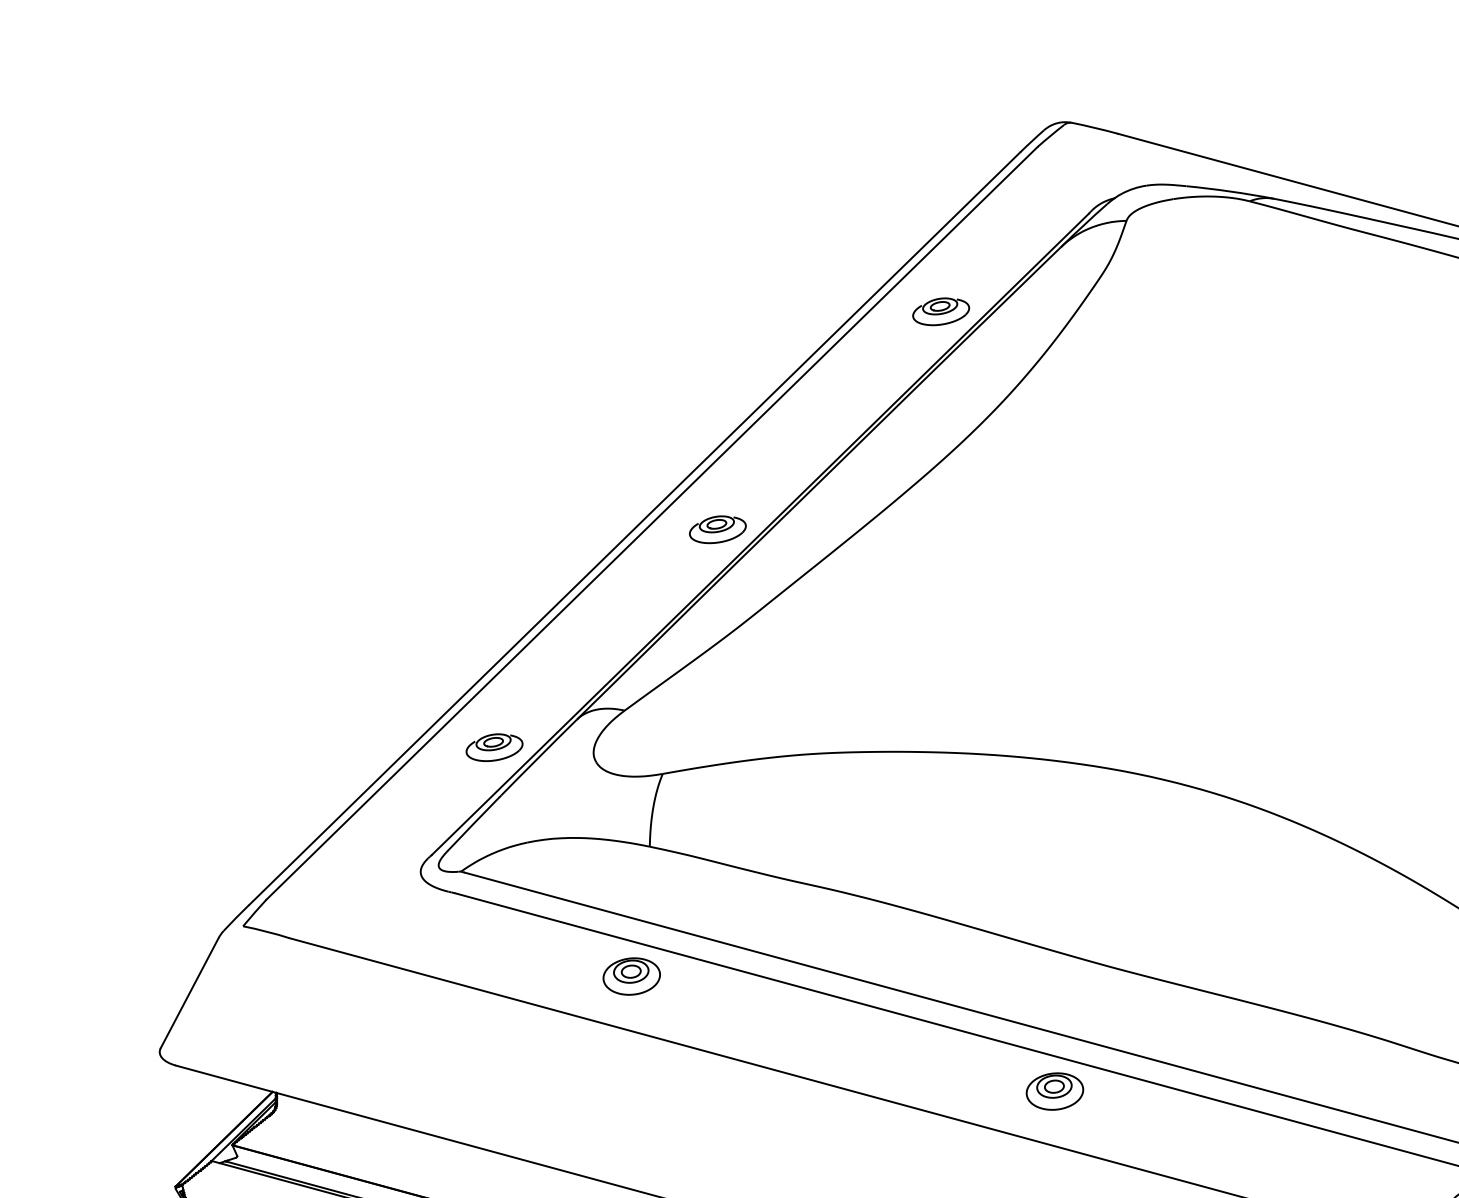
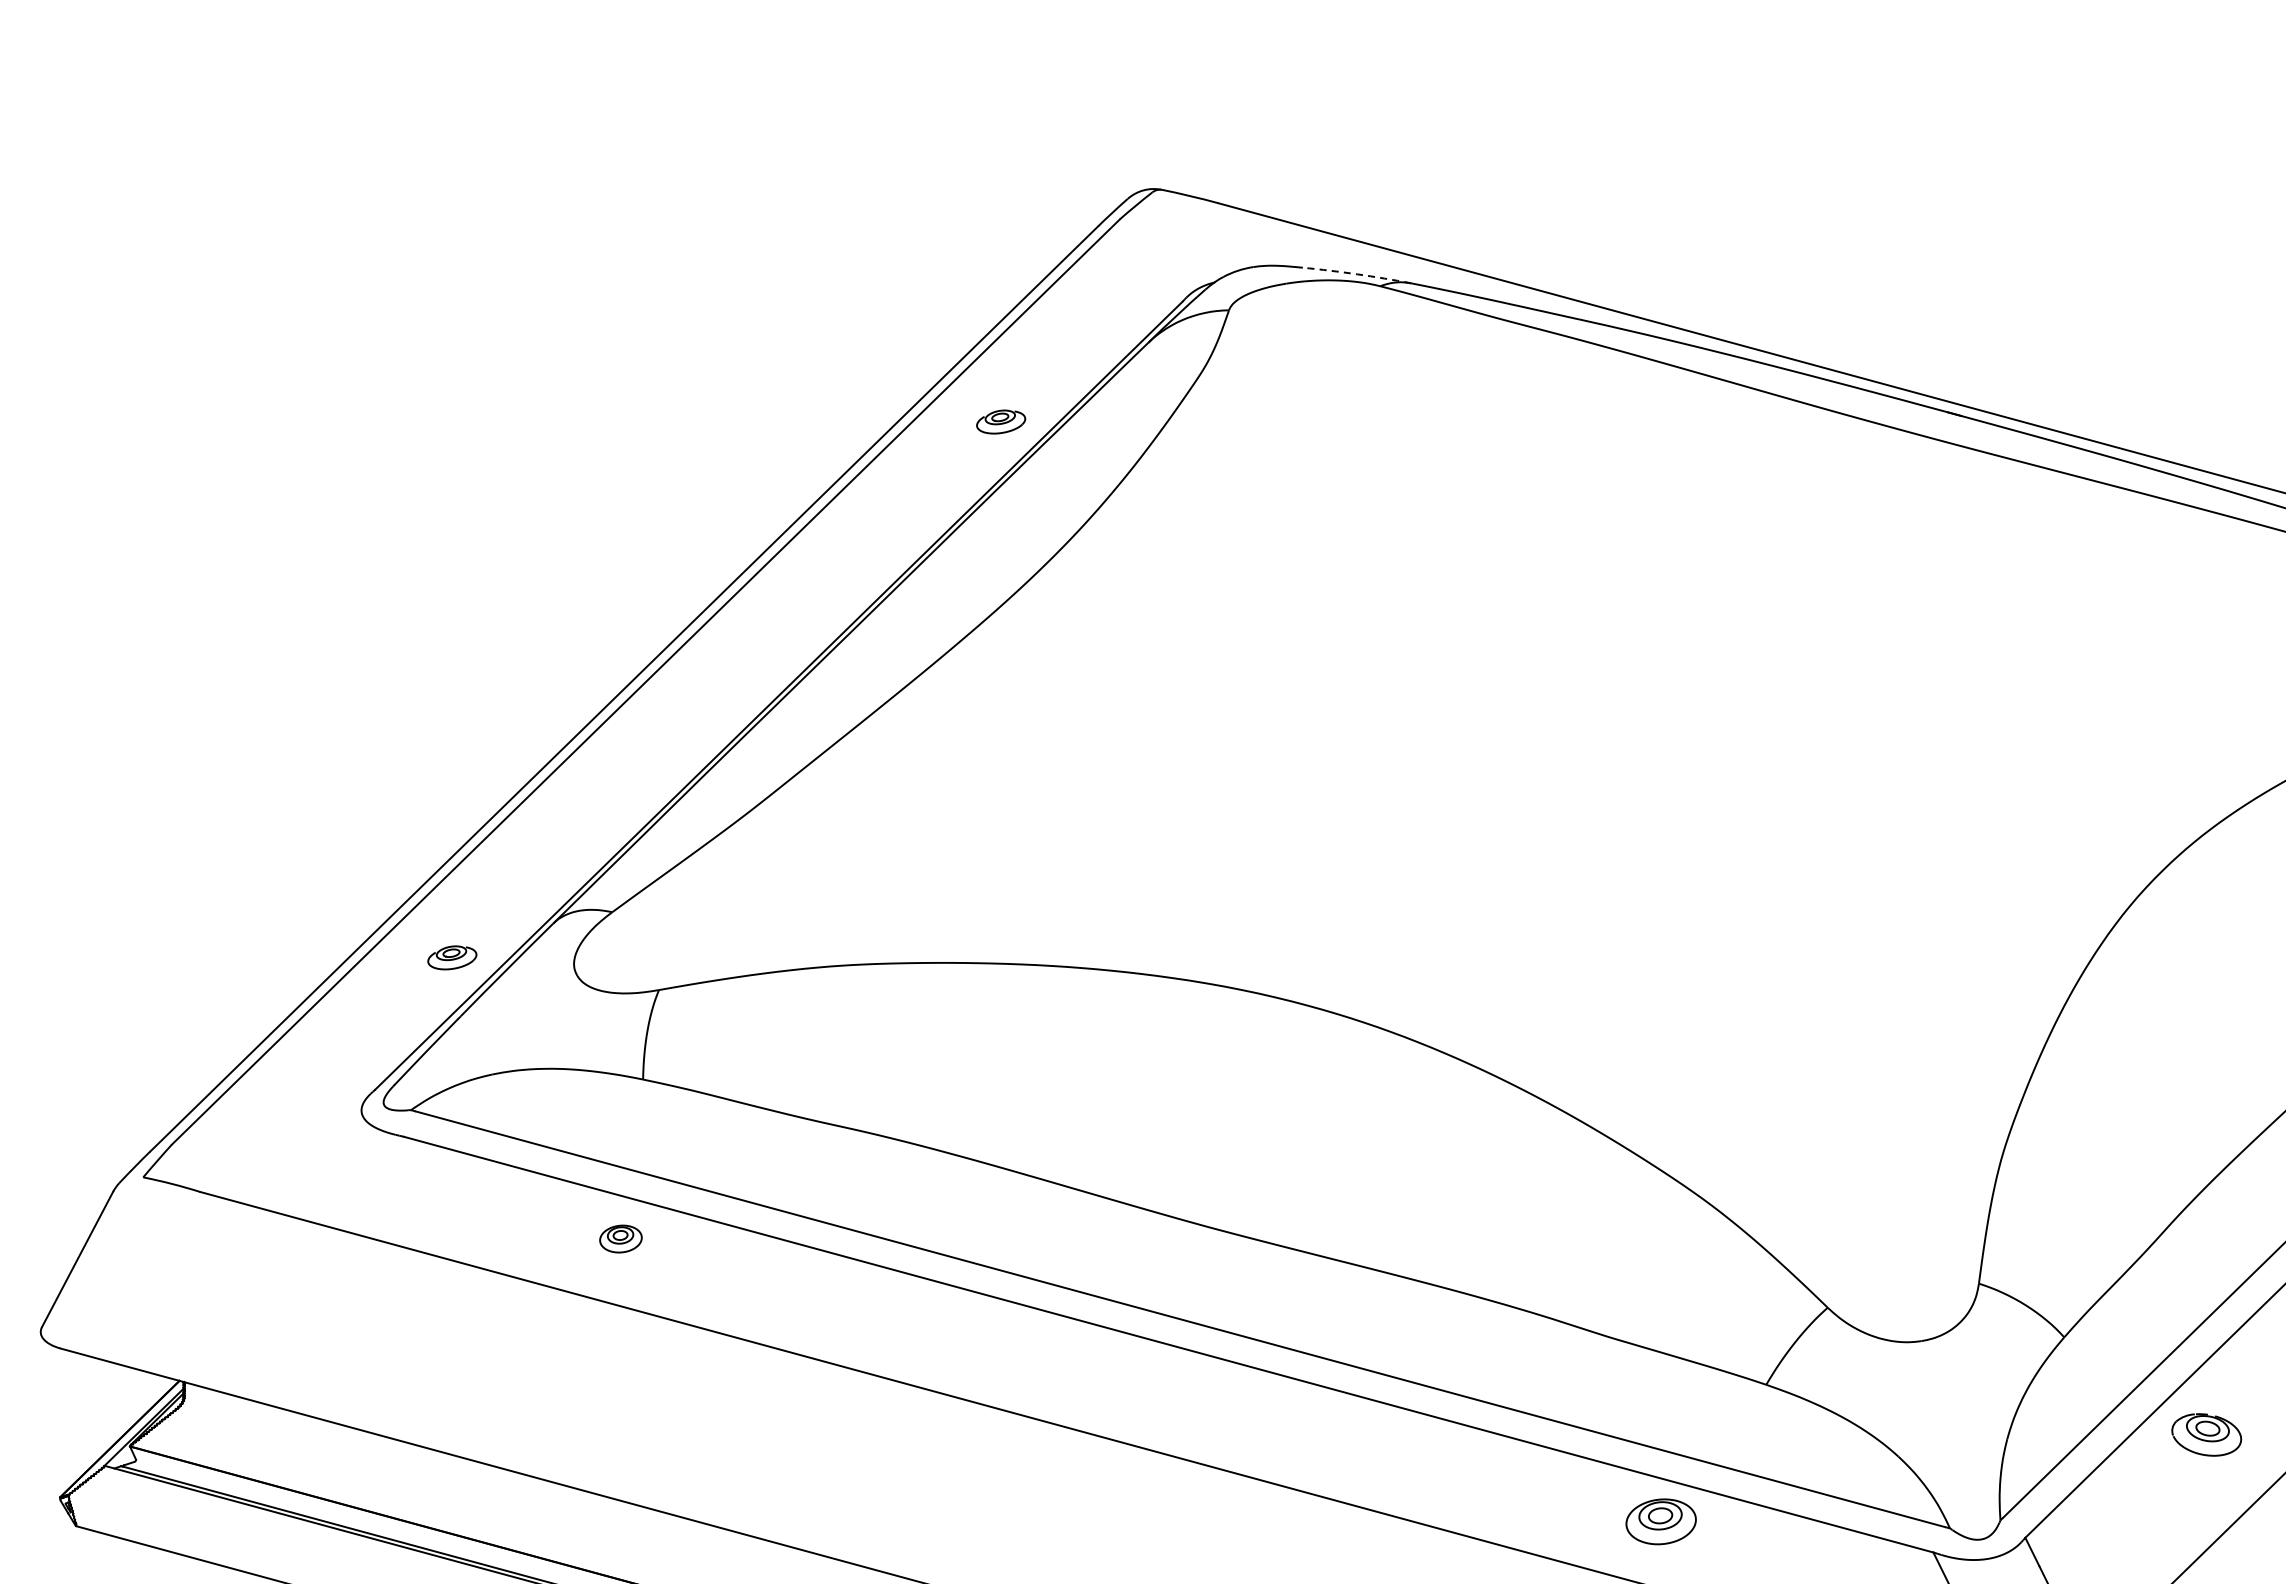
arc: (1231, 191) -> (1357, 274), solid -> dashed
part: (940, 311) -> (1000, 421), size x0.7
part: (717, 529) -> (726, 689), removed
part: (494, 747) -> (452, 957), size x0.7
part: (631, 976) -> (620, 1238), size x0.6
part: (1054, 1091) -> (1140, 1380), removed

